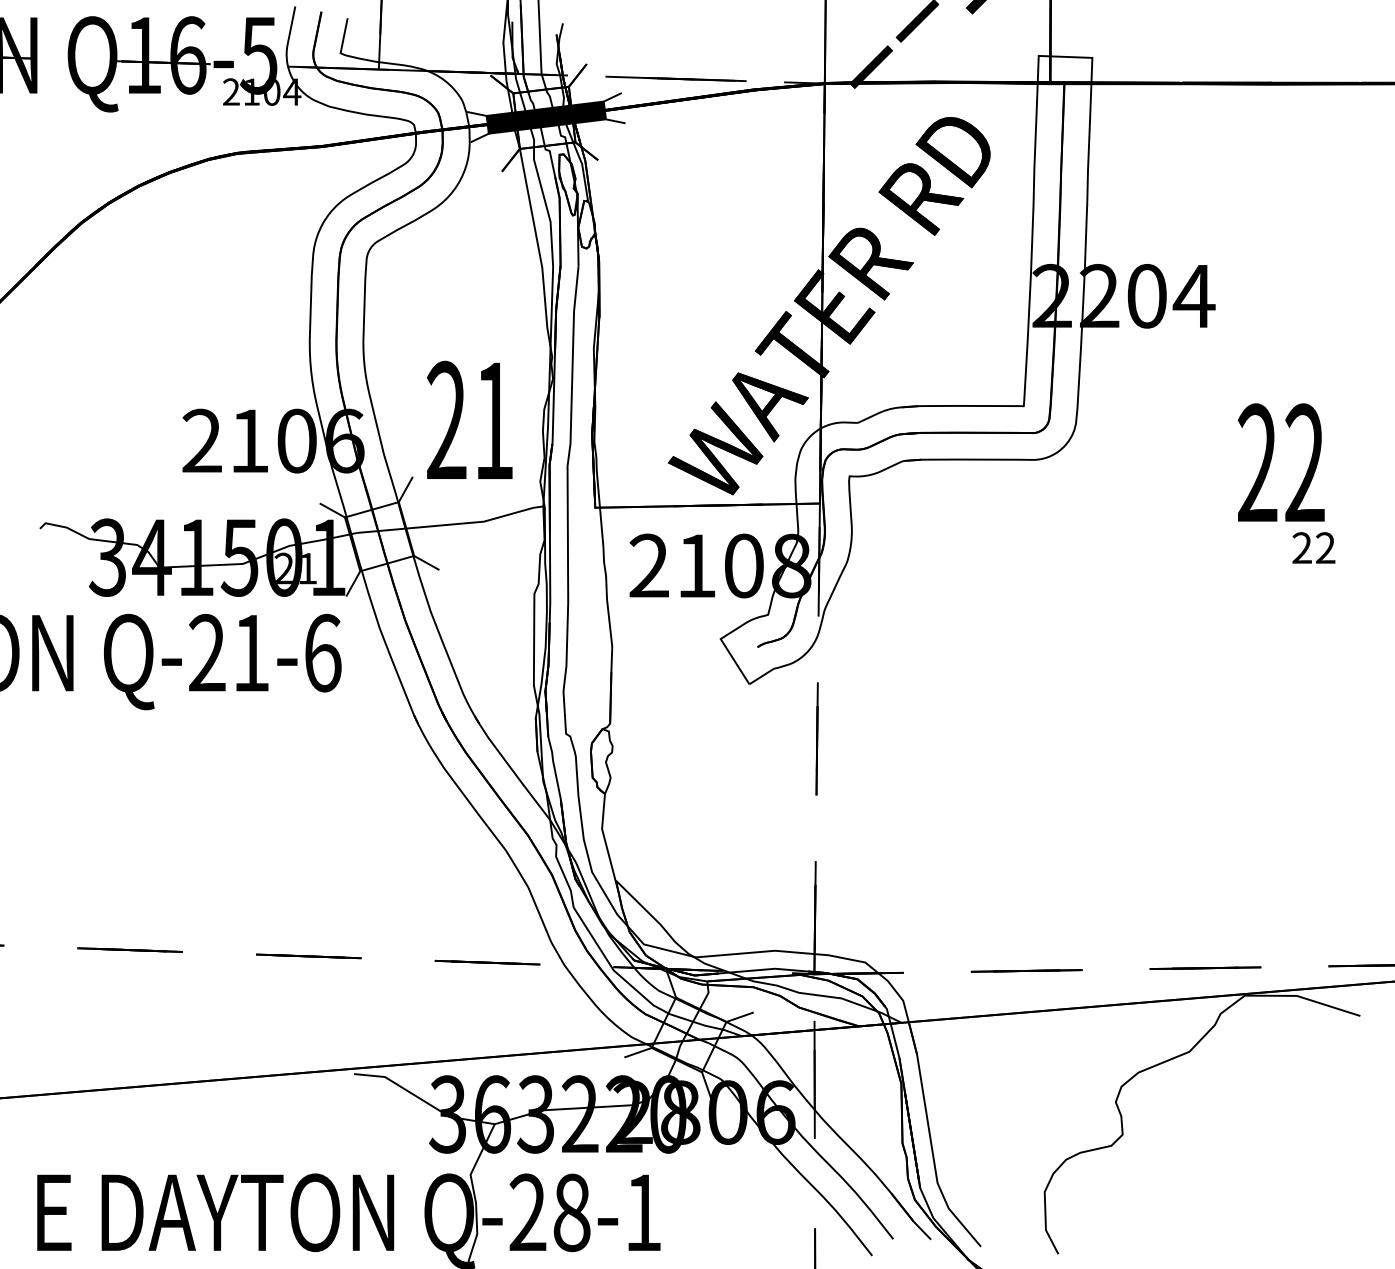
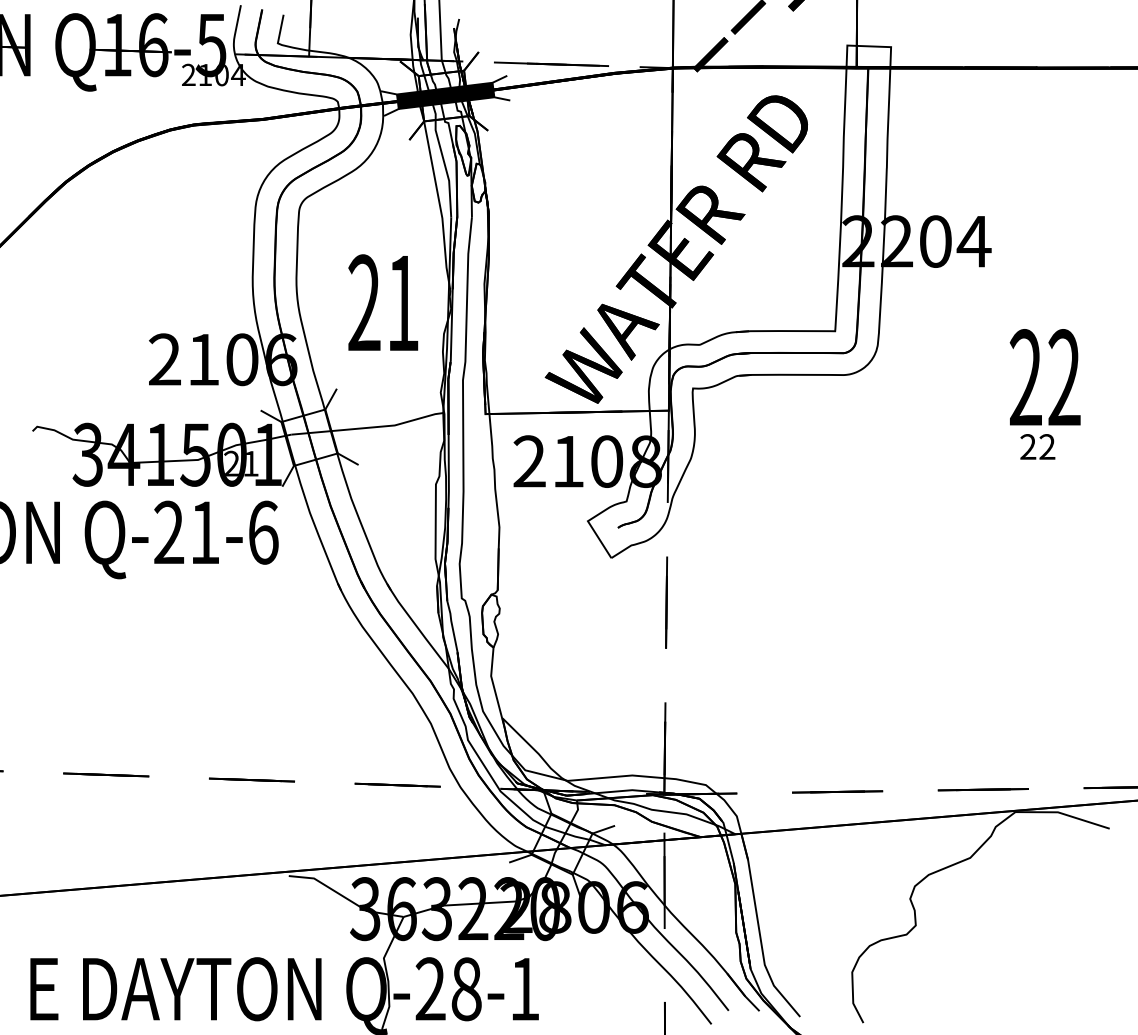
text: (470, 419) -> (383, 302), moved
text: (1313, 547) -> (1037, 446), moved

